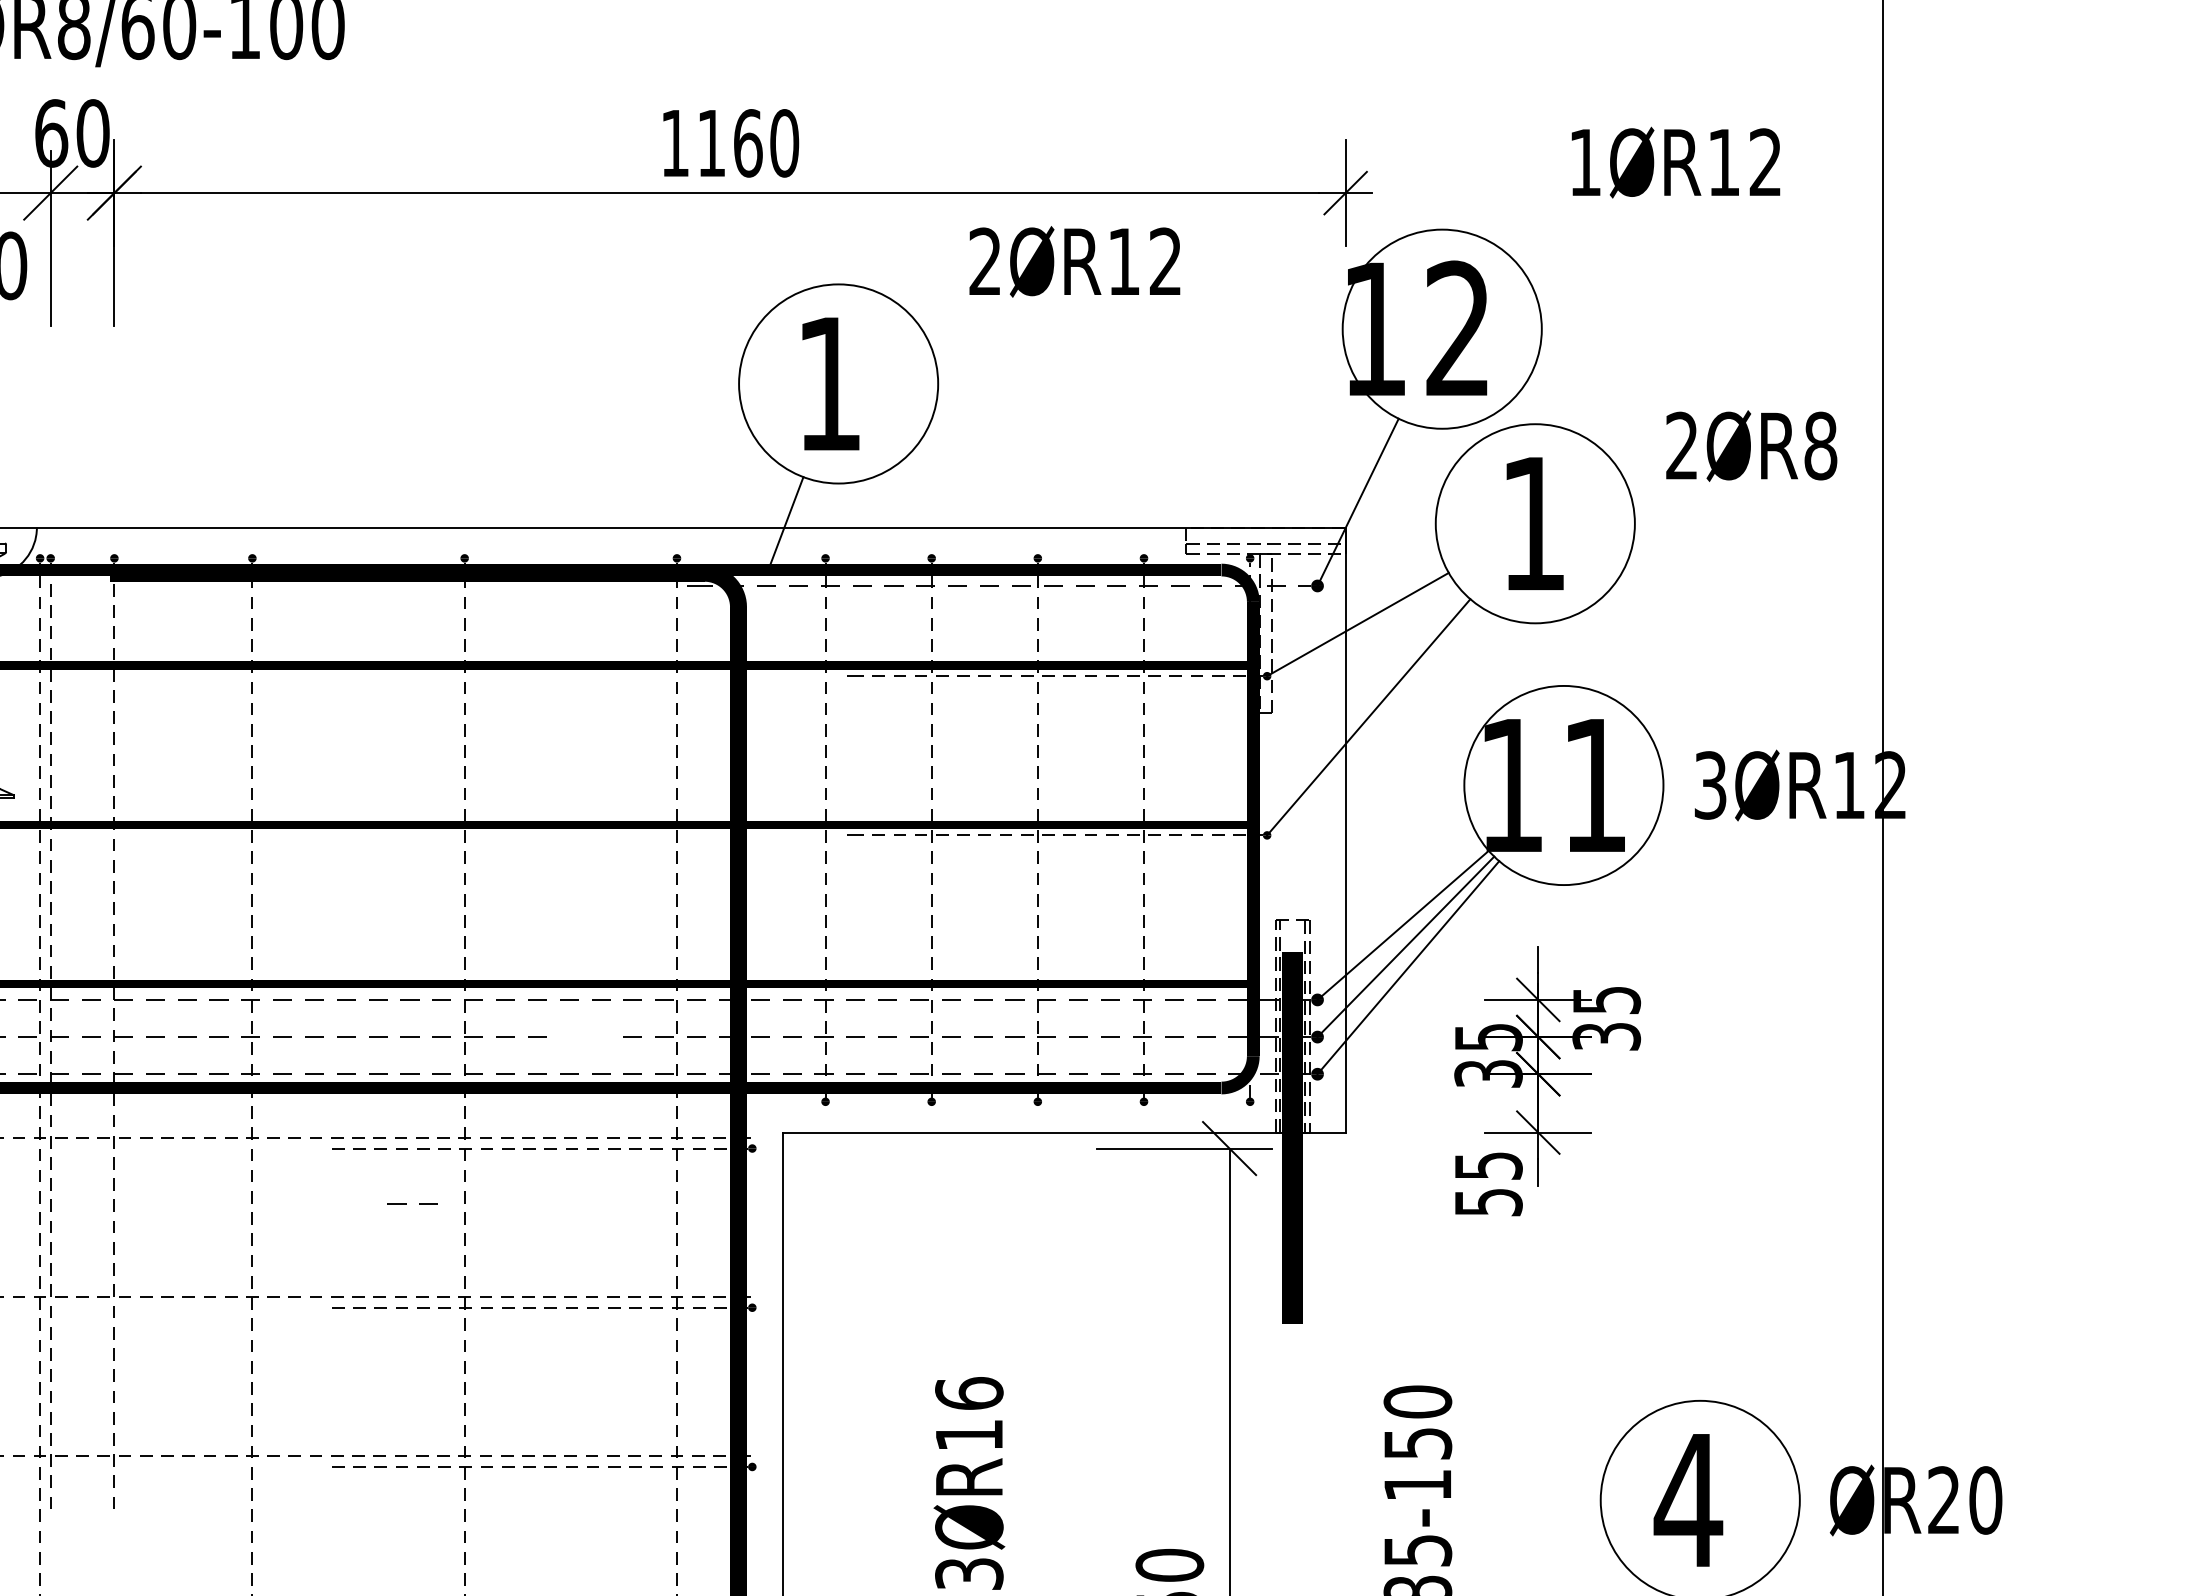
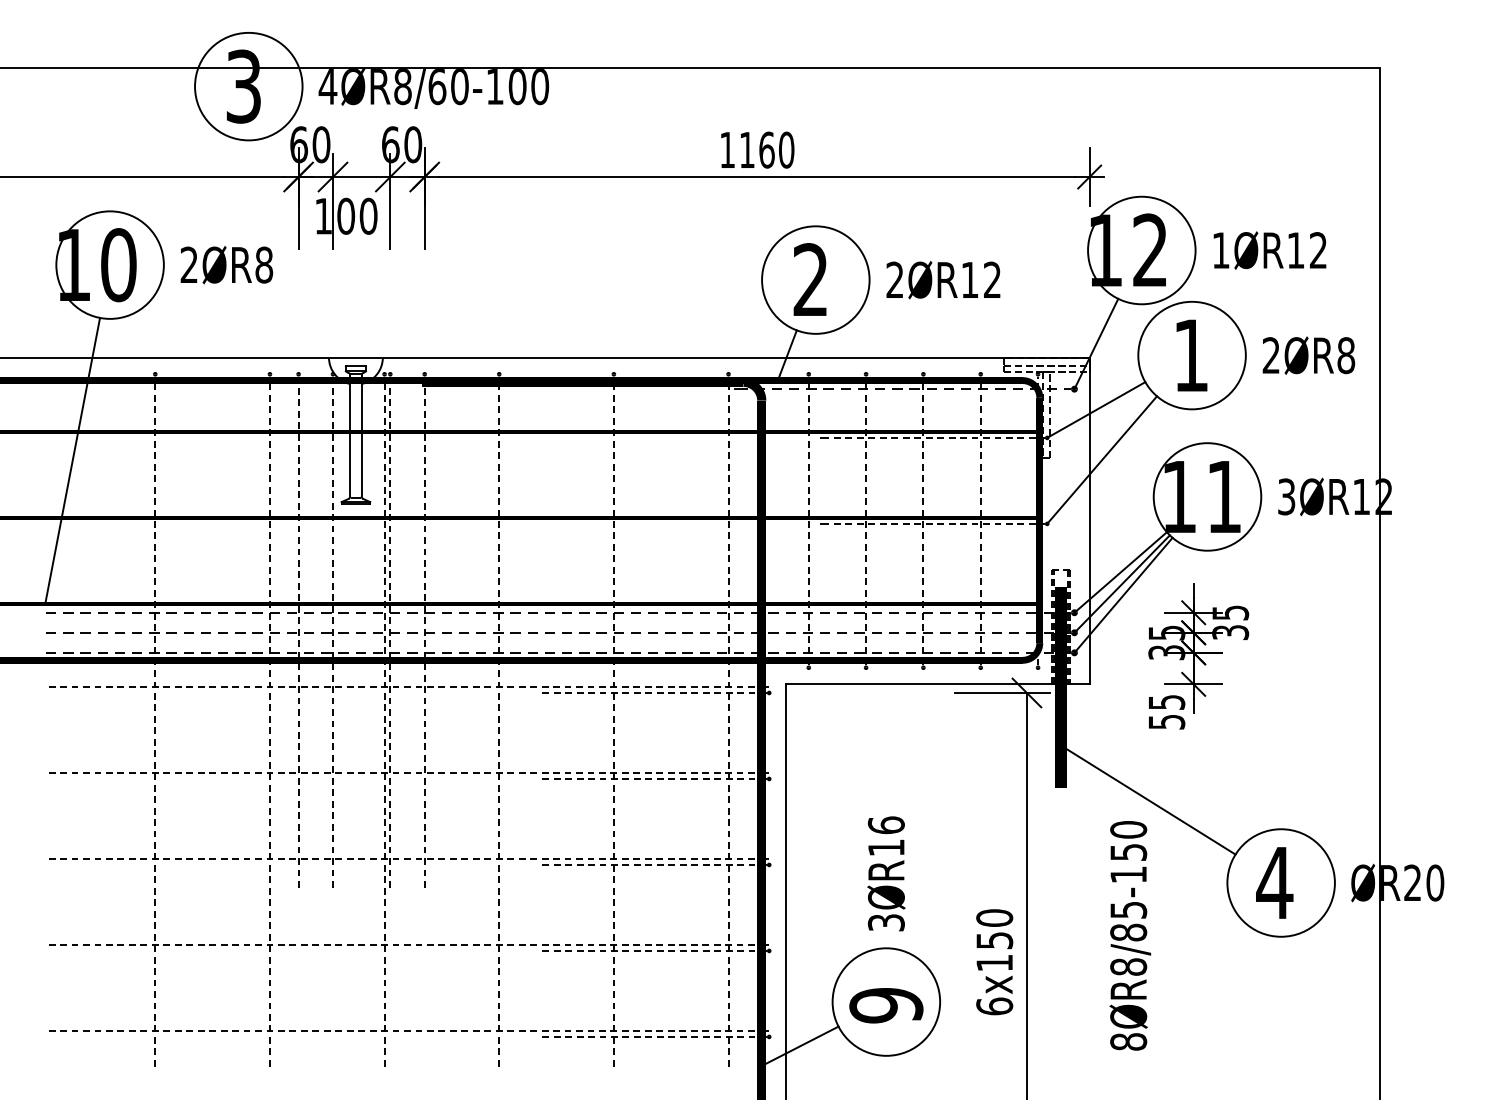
text: (1674, 162) -> (1269, 250), moved
text: (1075, 262) -> (943, 280), moved
text: (826, 382) -> (809, 279), 1 -> 2
text: (1750, 445) -> (1308, 355), moved
line: (406, 1203) -> (675, 632), moved
line: (1452, 1345) -> (1147, 799), added

